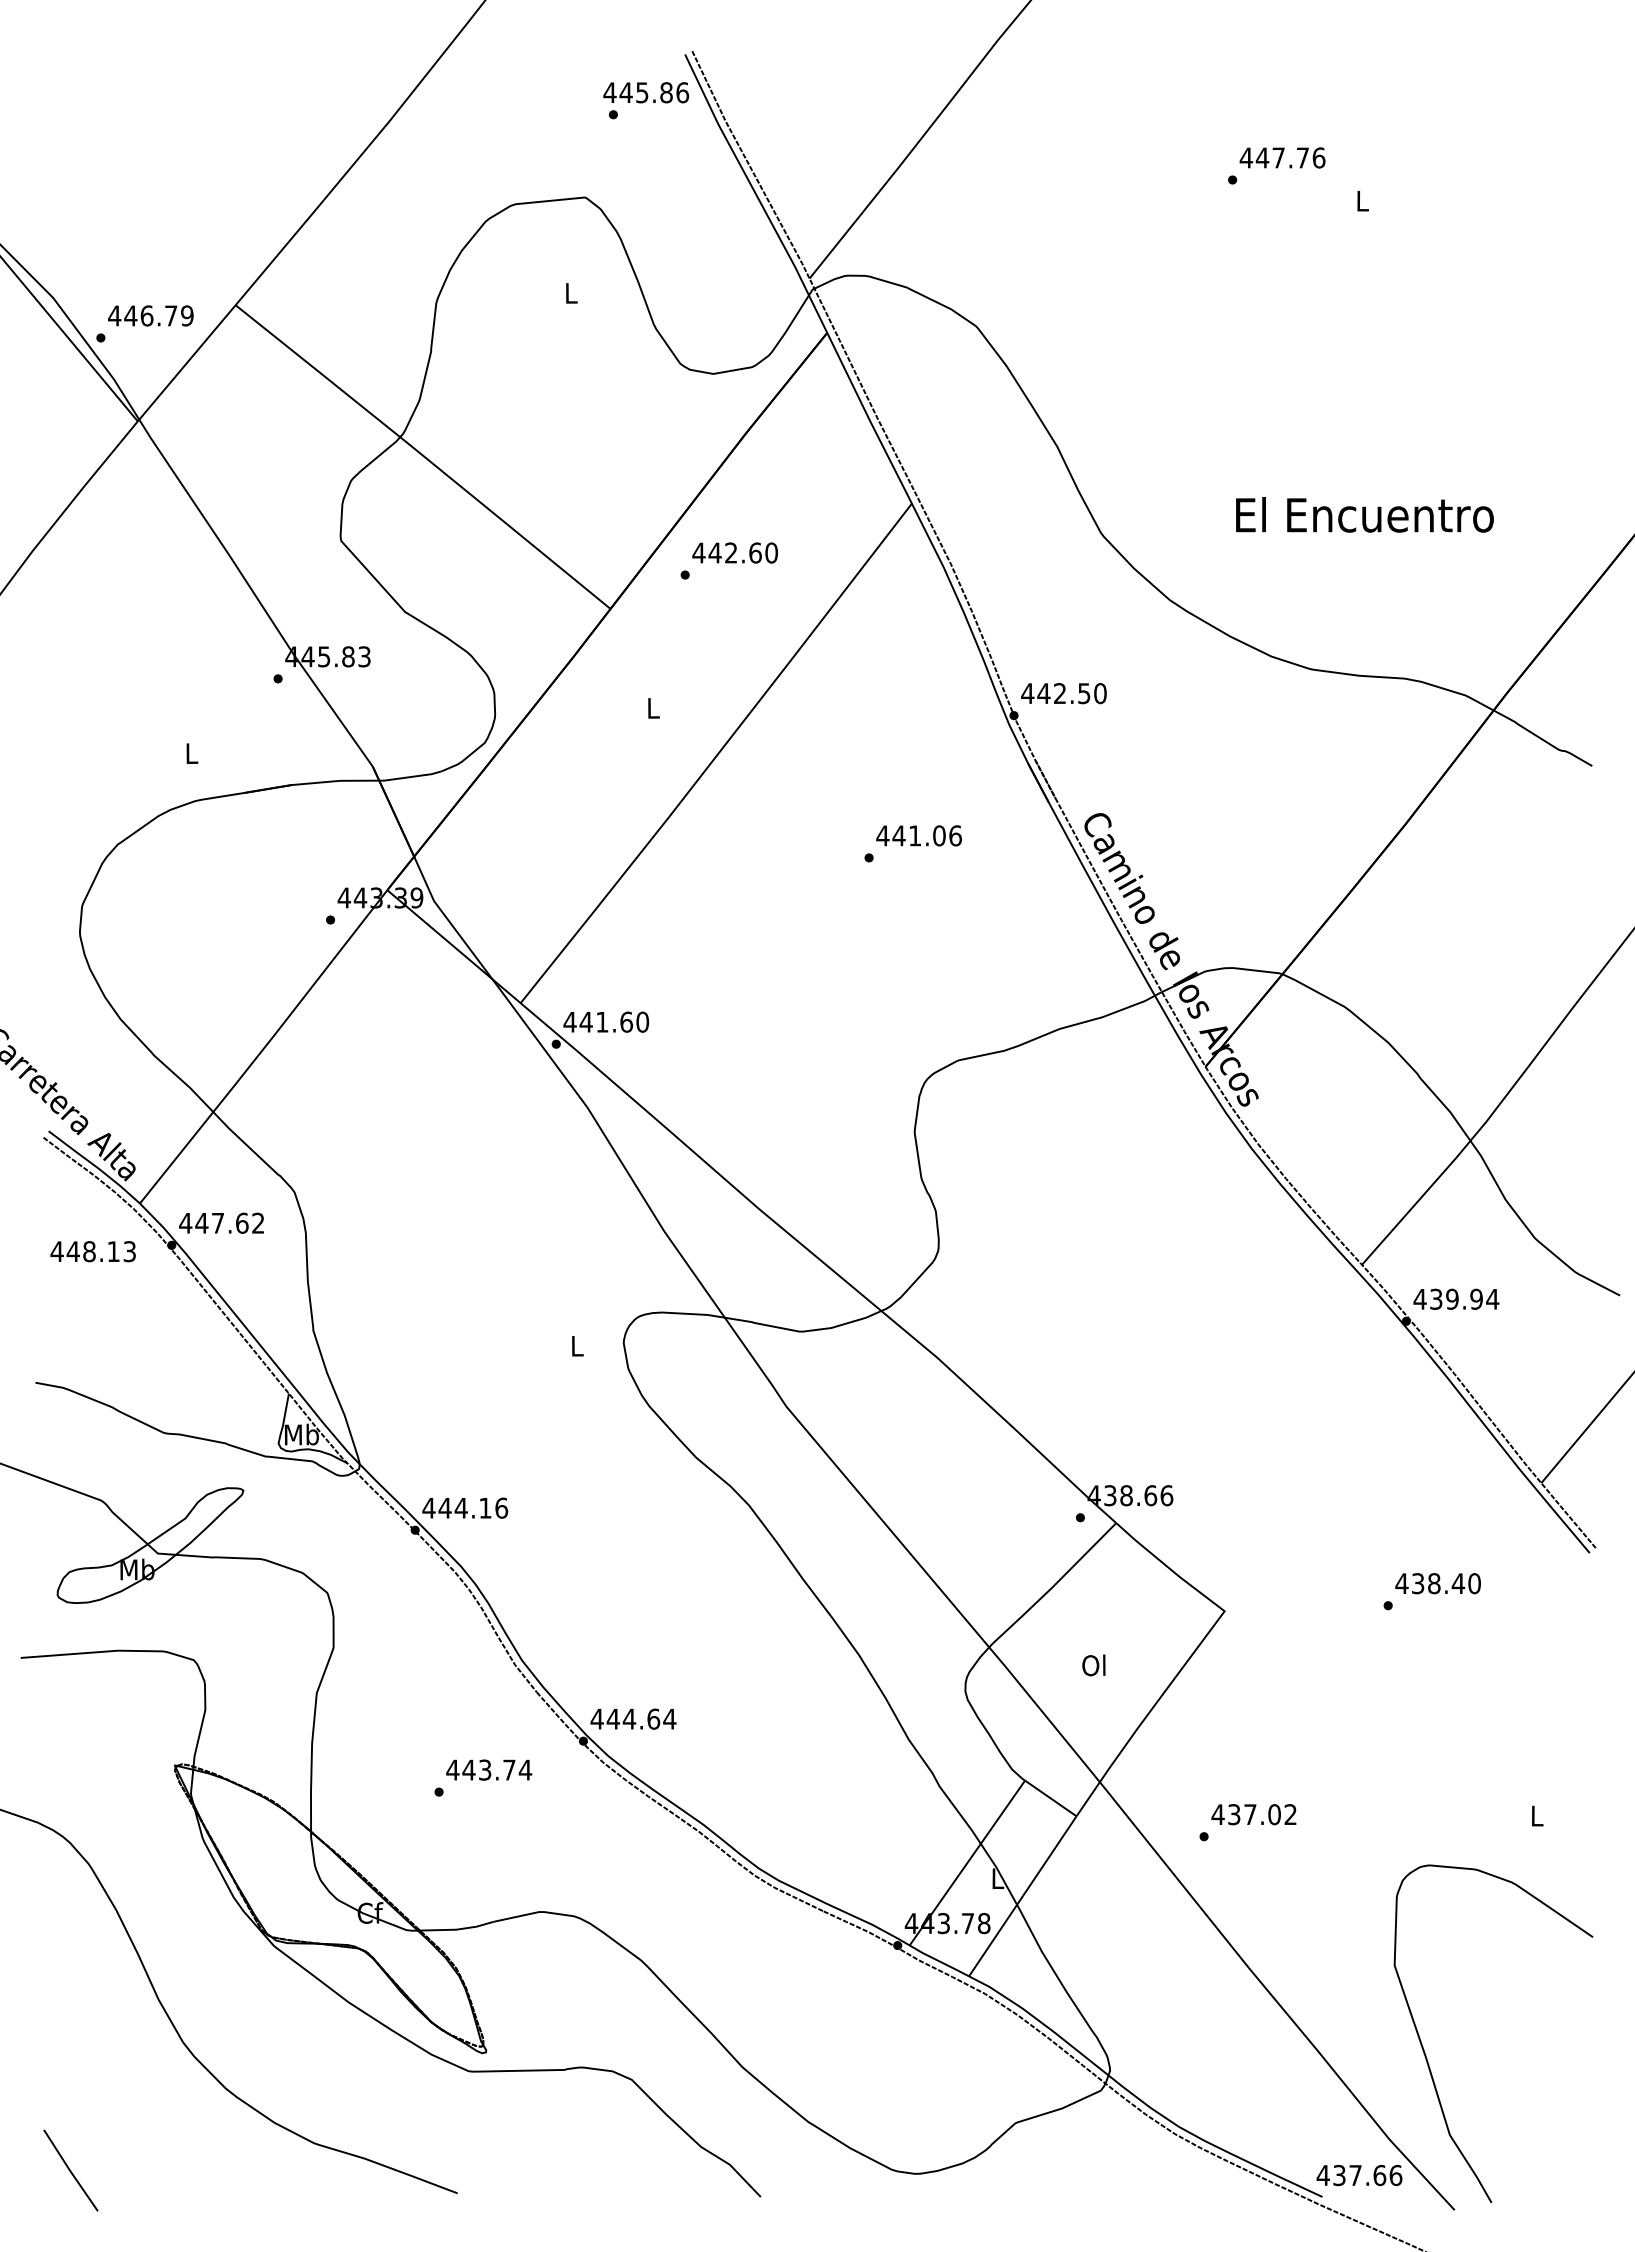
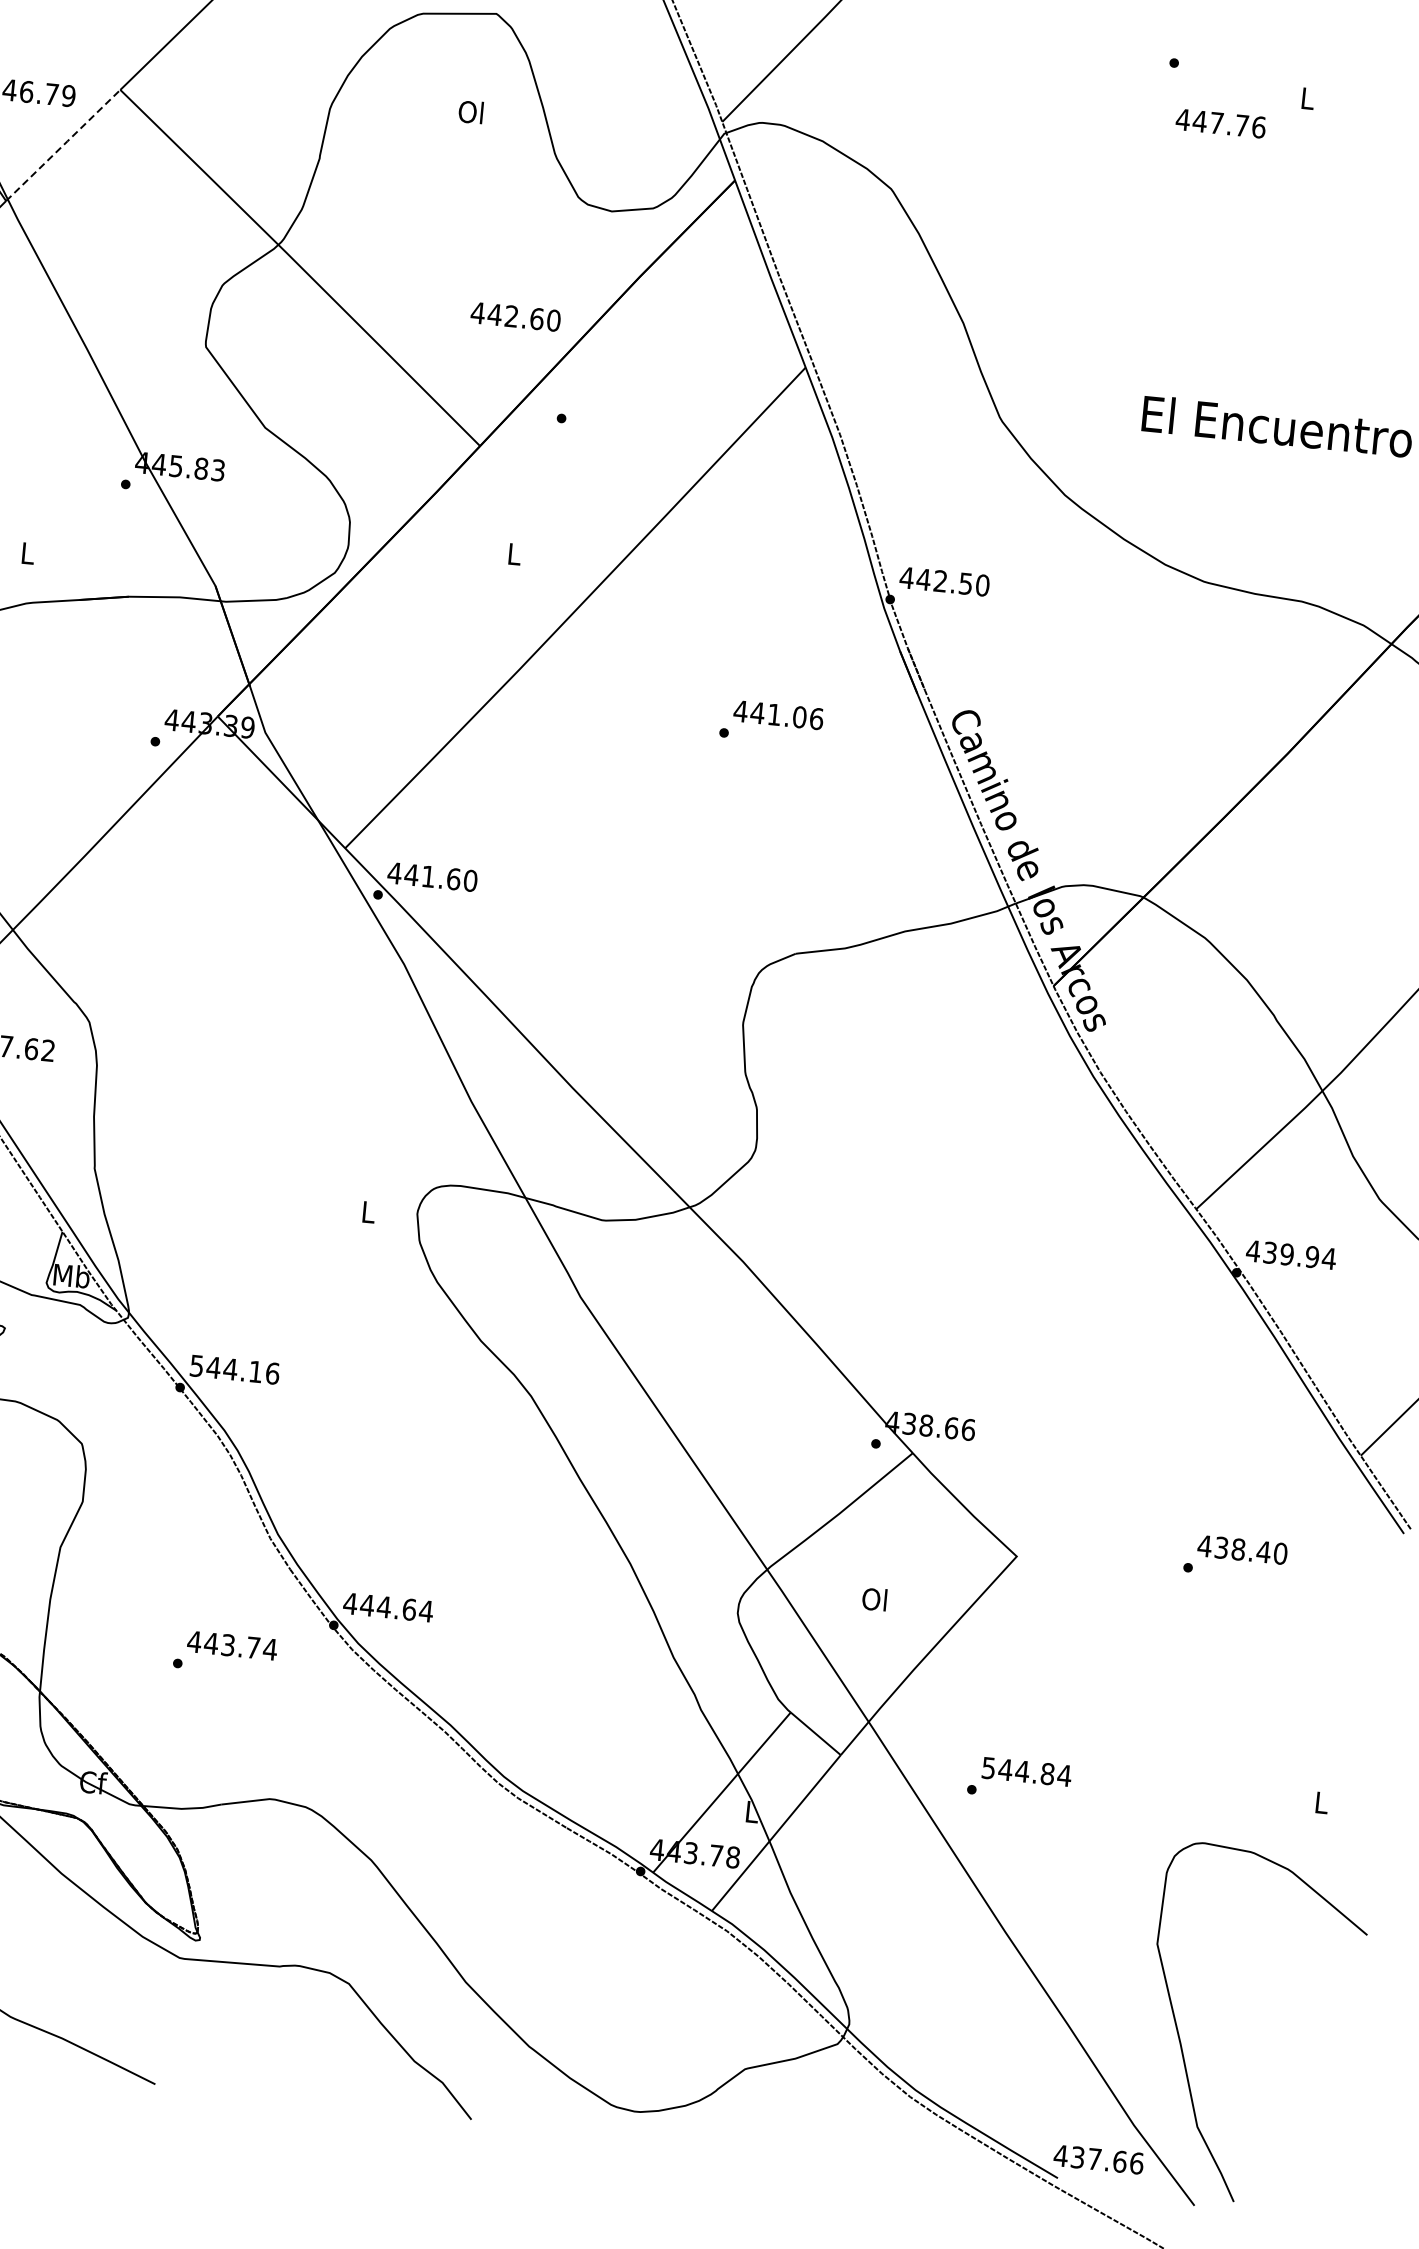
text: (1282, 157) -> (1220, 123), moved
text: (569, 292) -> (470, 111), L -> Ol
line: (187, 362) -> (64, 144), solid -> dashed
text: (734, 552) -> (515, 316), moved
text: (428, 1508) -> (196, 1366), 444.16 -> 544.16
text: (1254, 1814) -> (1026, 1771), 437.02 -> 544.84

